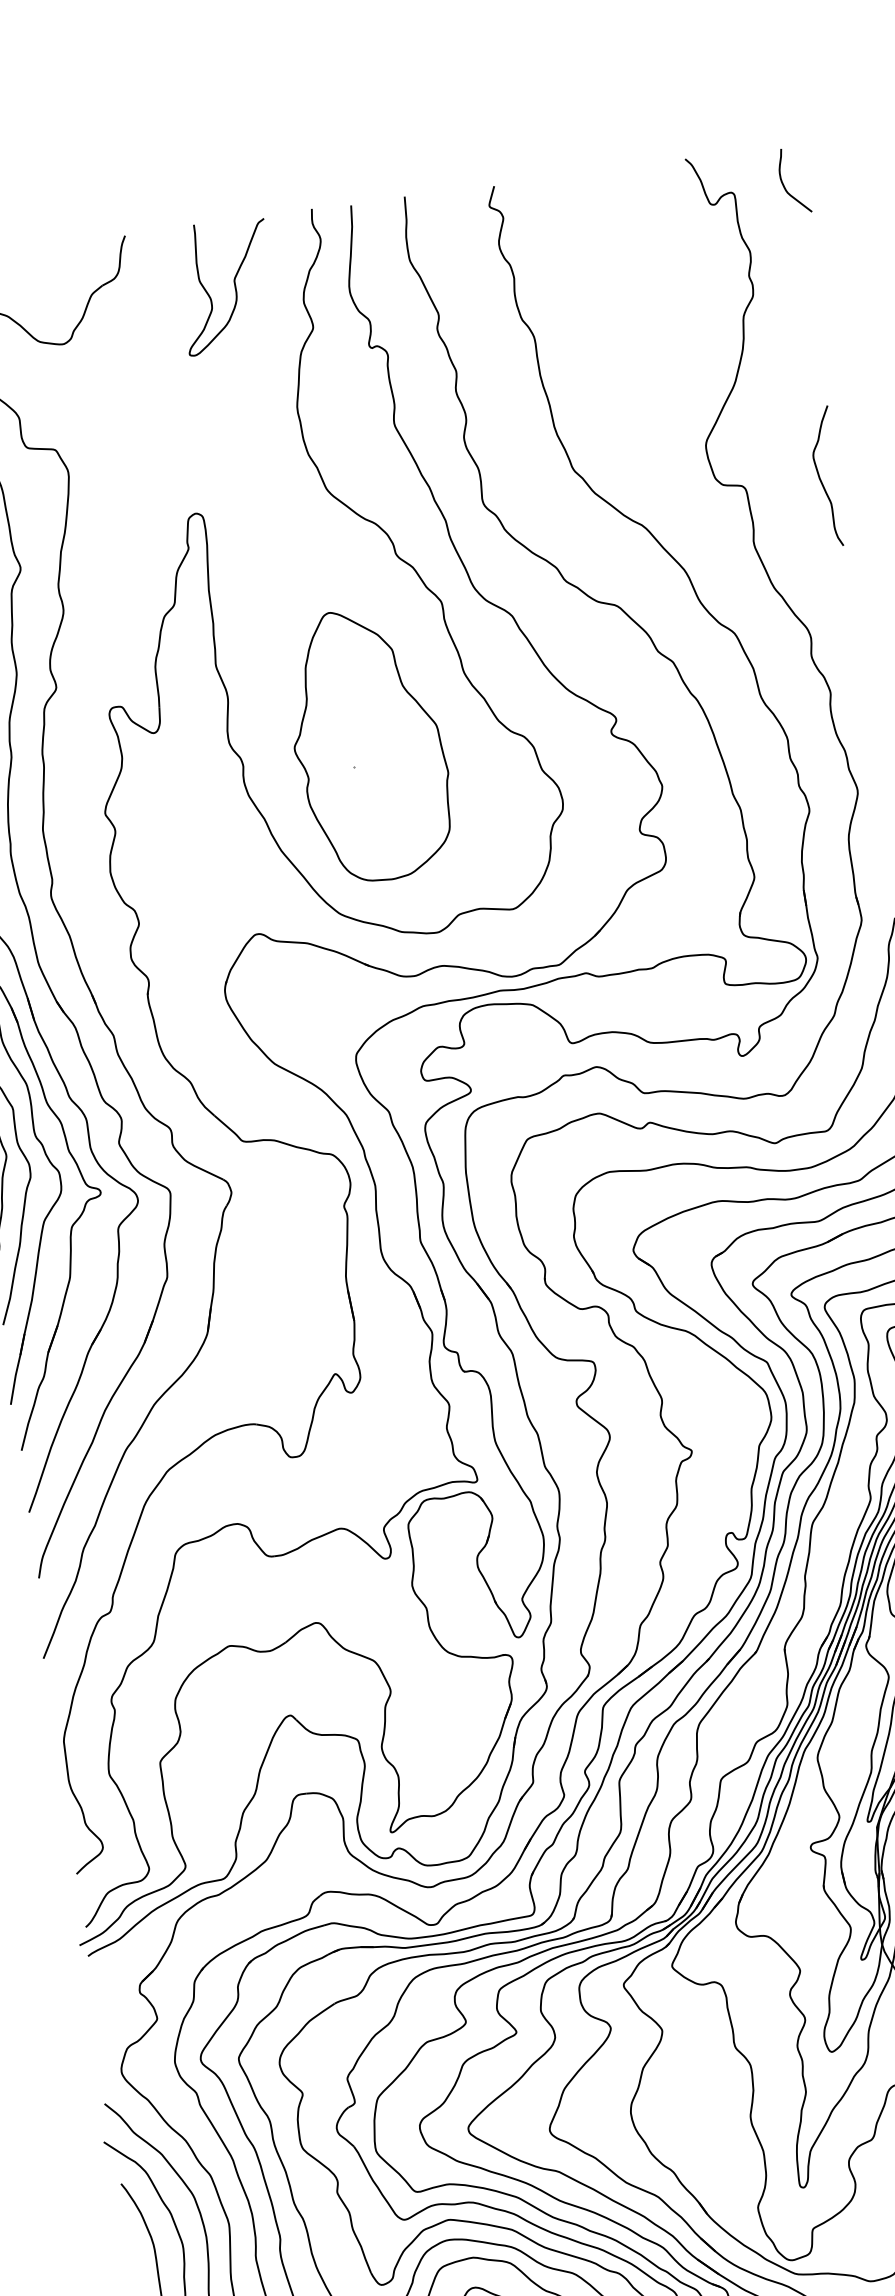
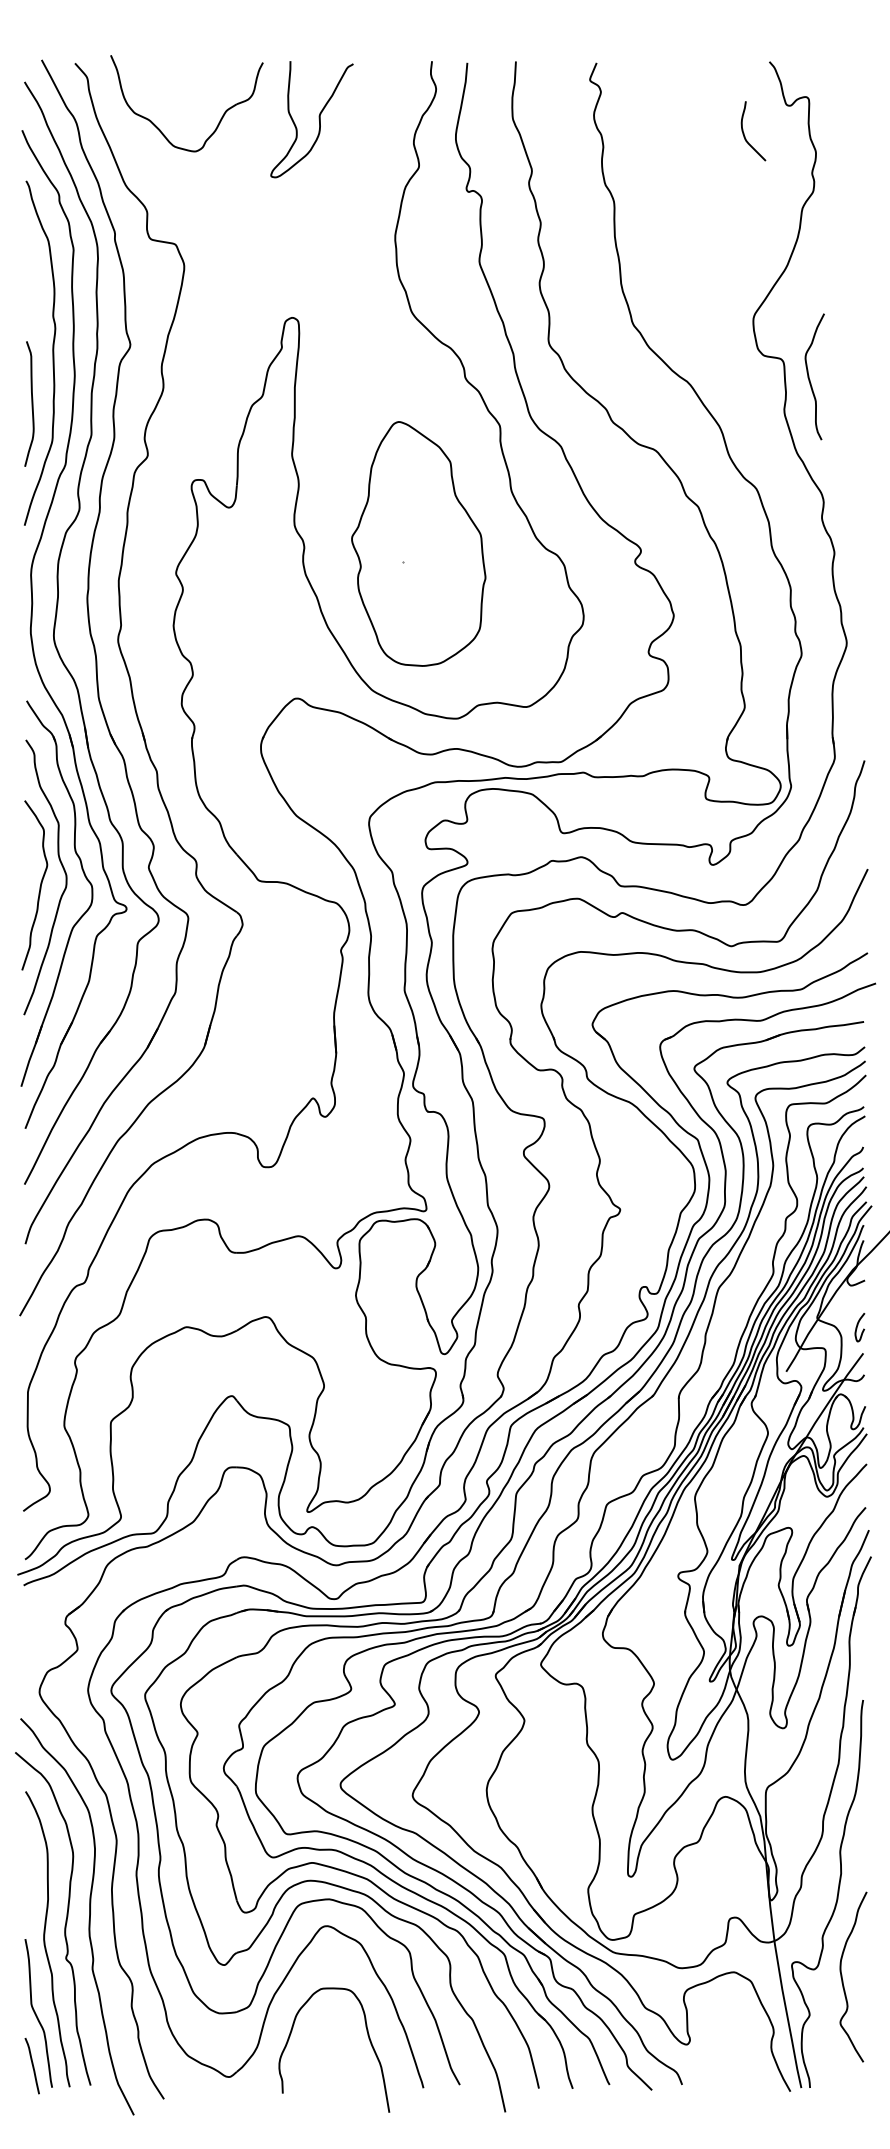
curve: (784, 184) -> (744, 133), moved
curve: (233, 285) -> (318, 119), moved
curve: (820, 477) -> (809, 376), moved

